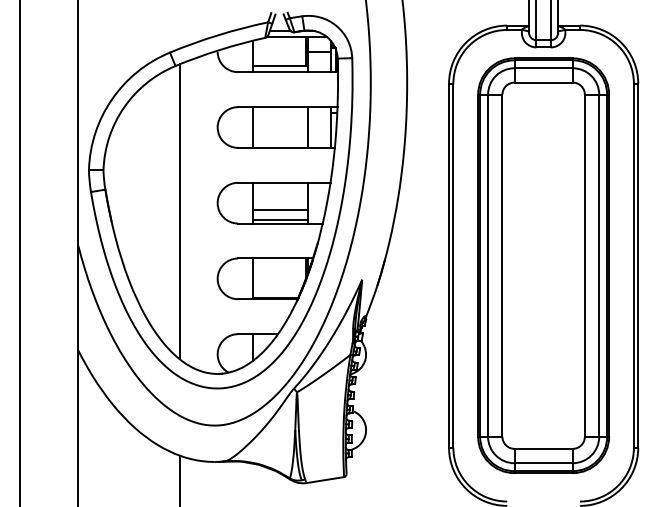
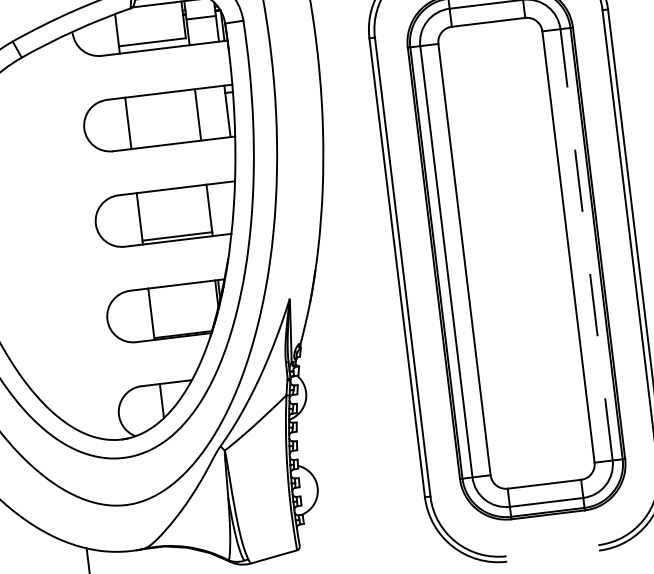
line: (279, 210) -> (174, 223), removed
line: (179, 211) -> (48, 240), removed
line: (599, 265) -> (586, 244), solid -> dashed

